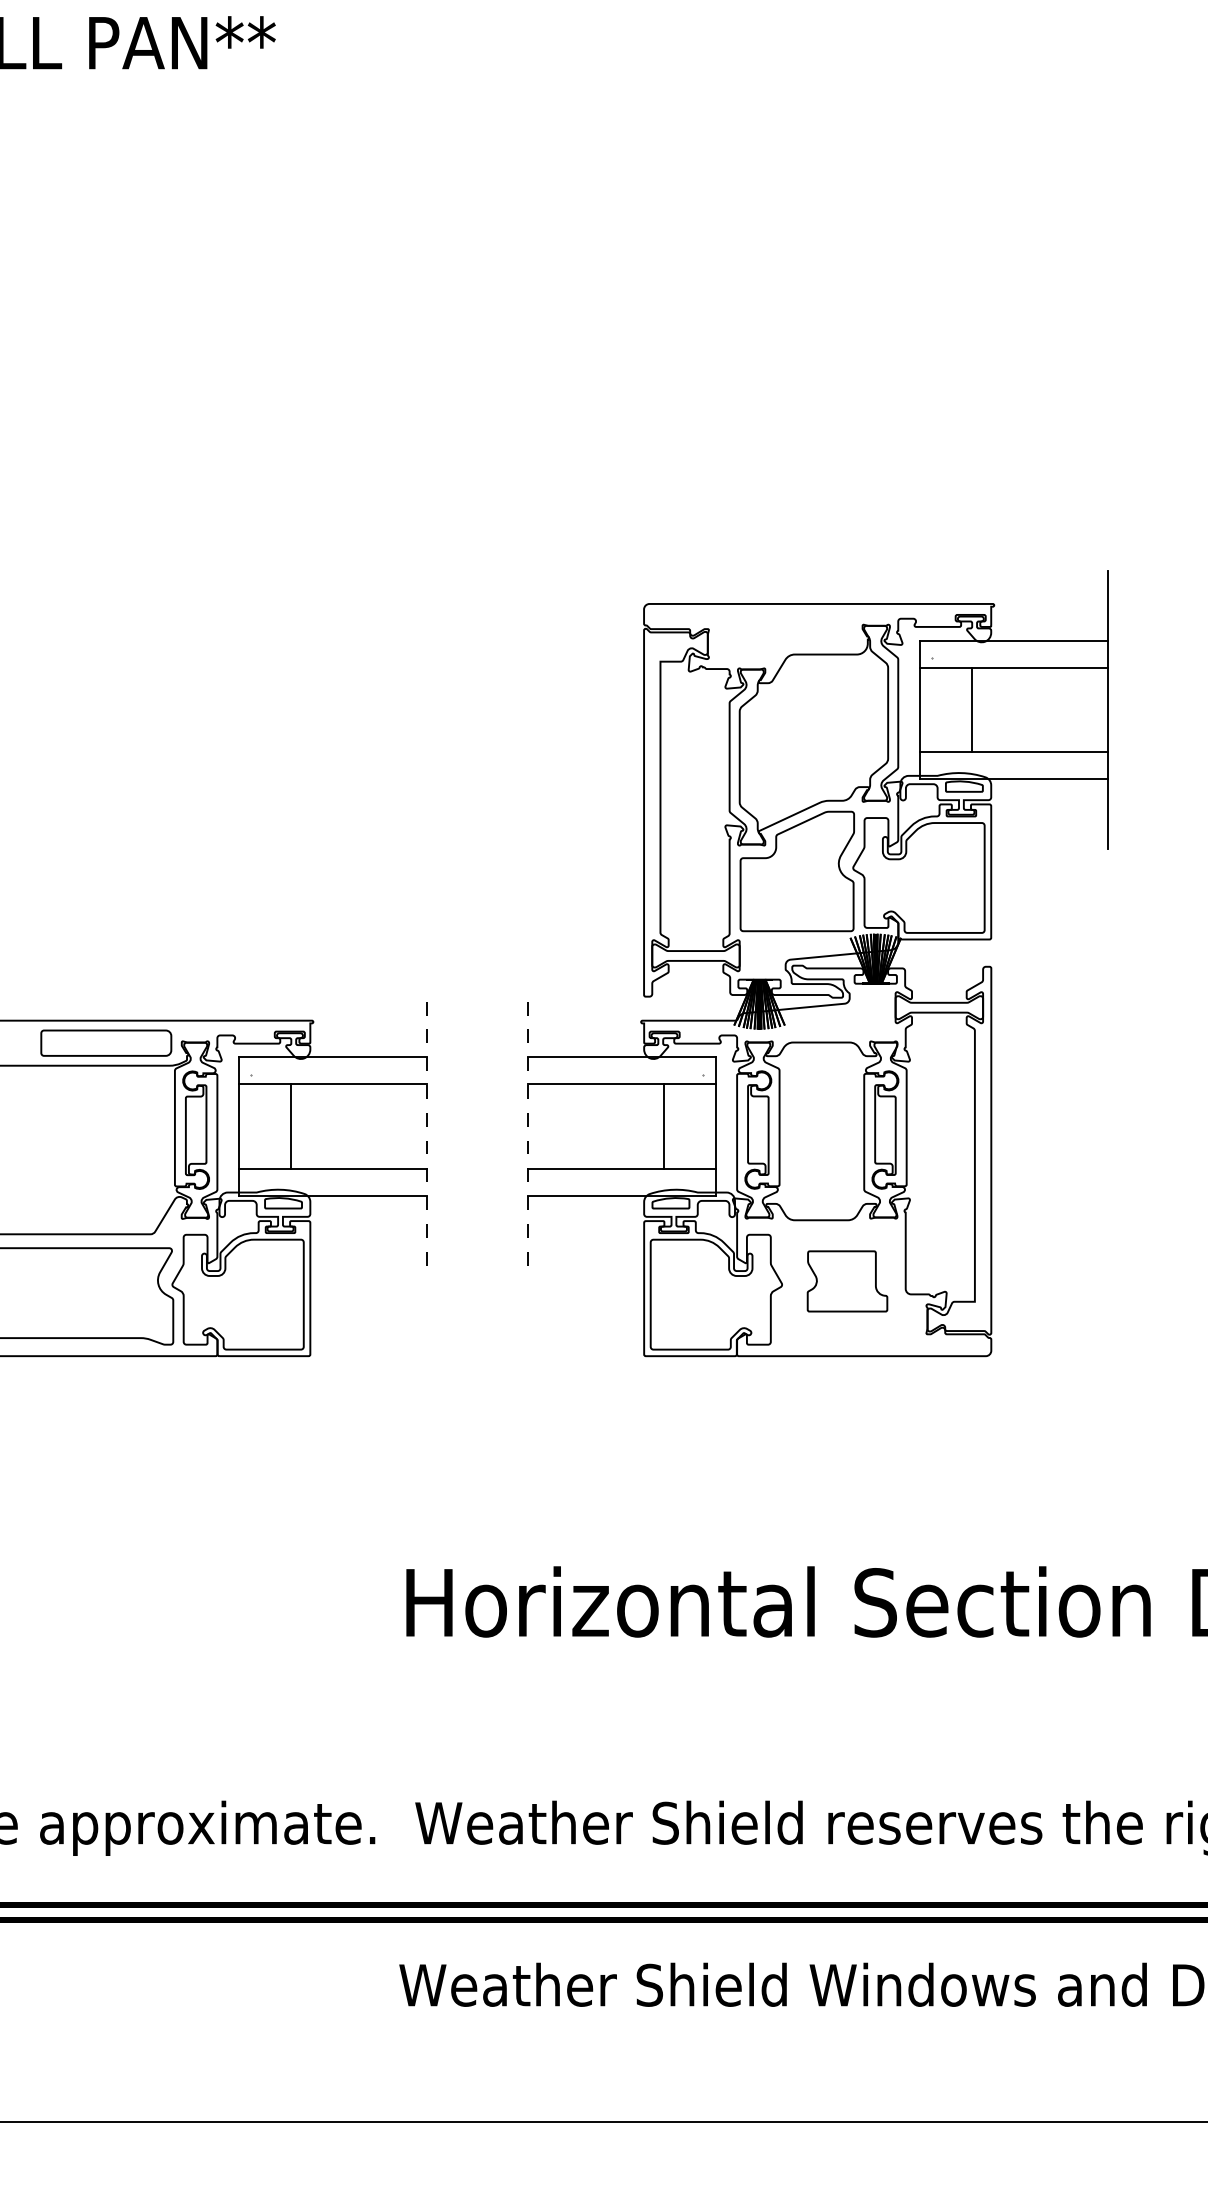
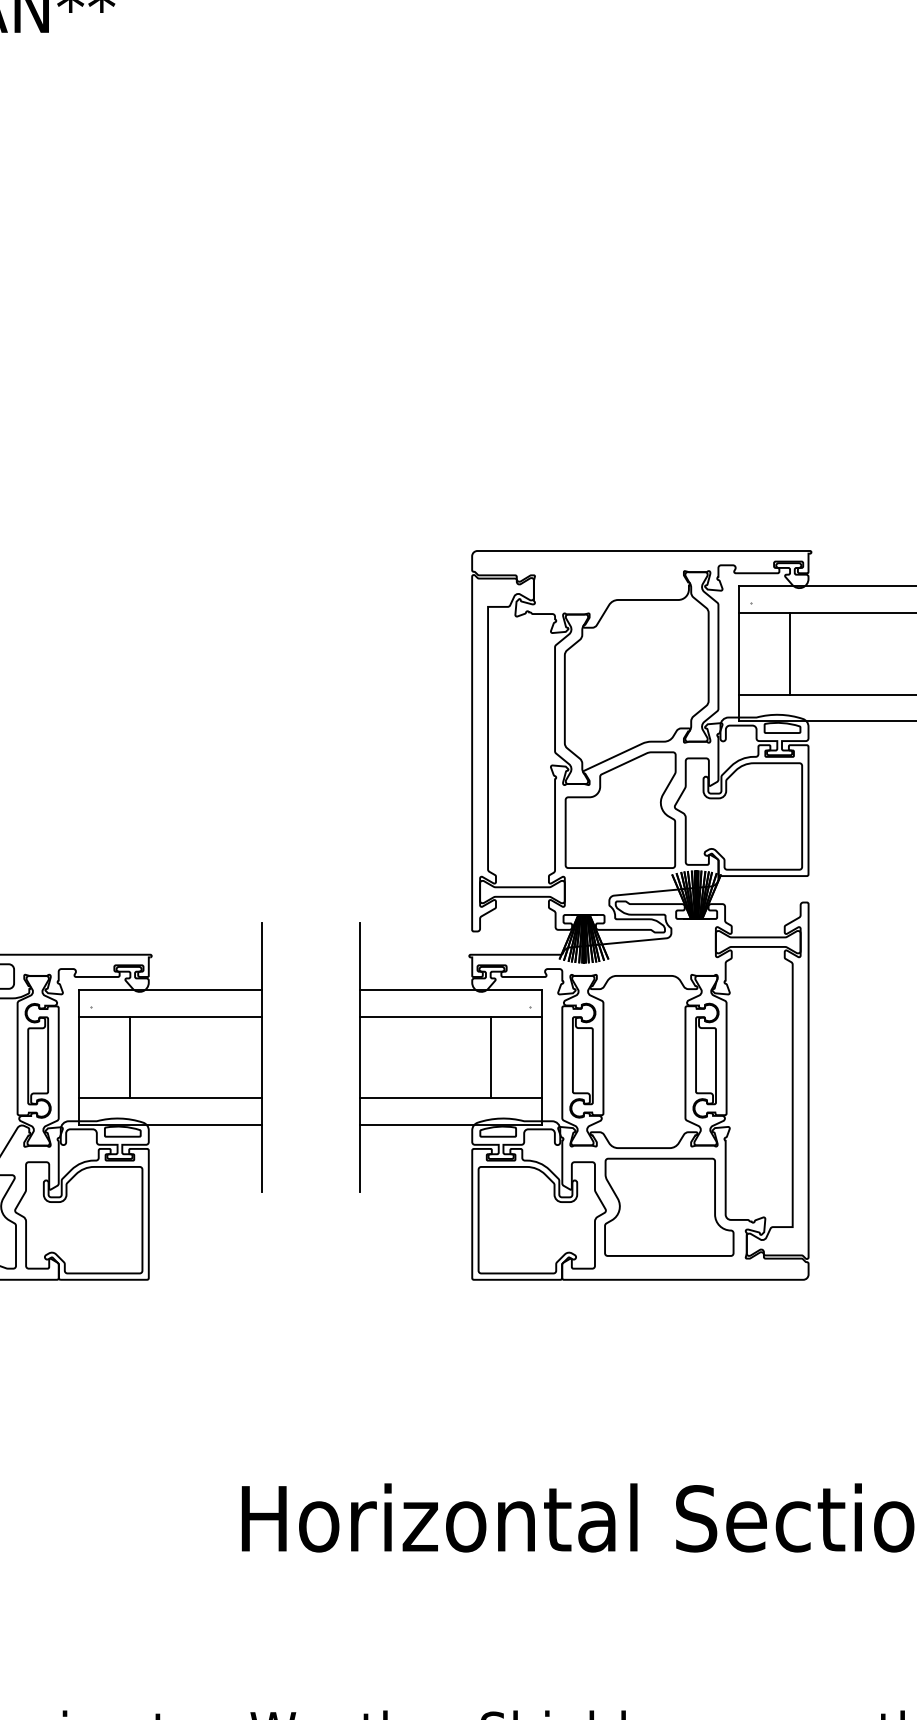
line: (426, 1126) -> (261, 1057), dashed -> solid
line: (527, 1126) -> (359, 1057), dashed -> solid
part: (847, 1281) -> (669, 1207), size x1.67

